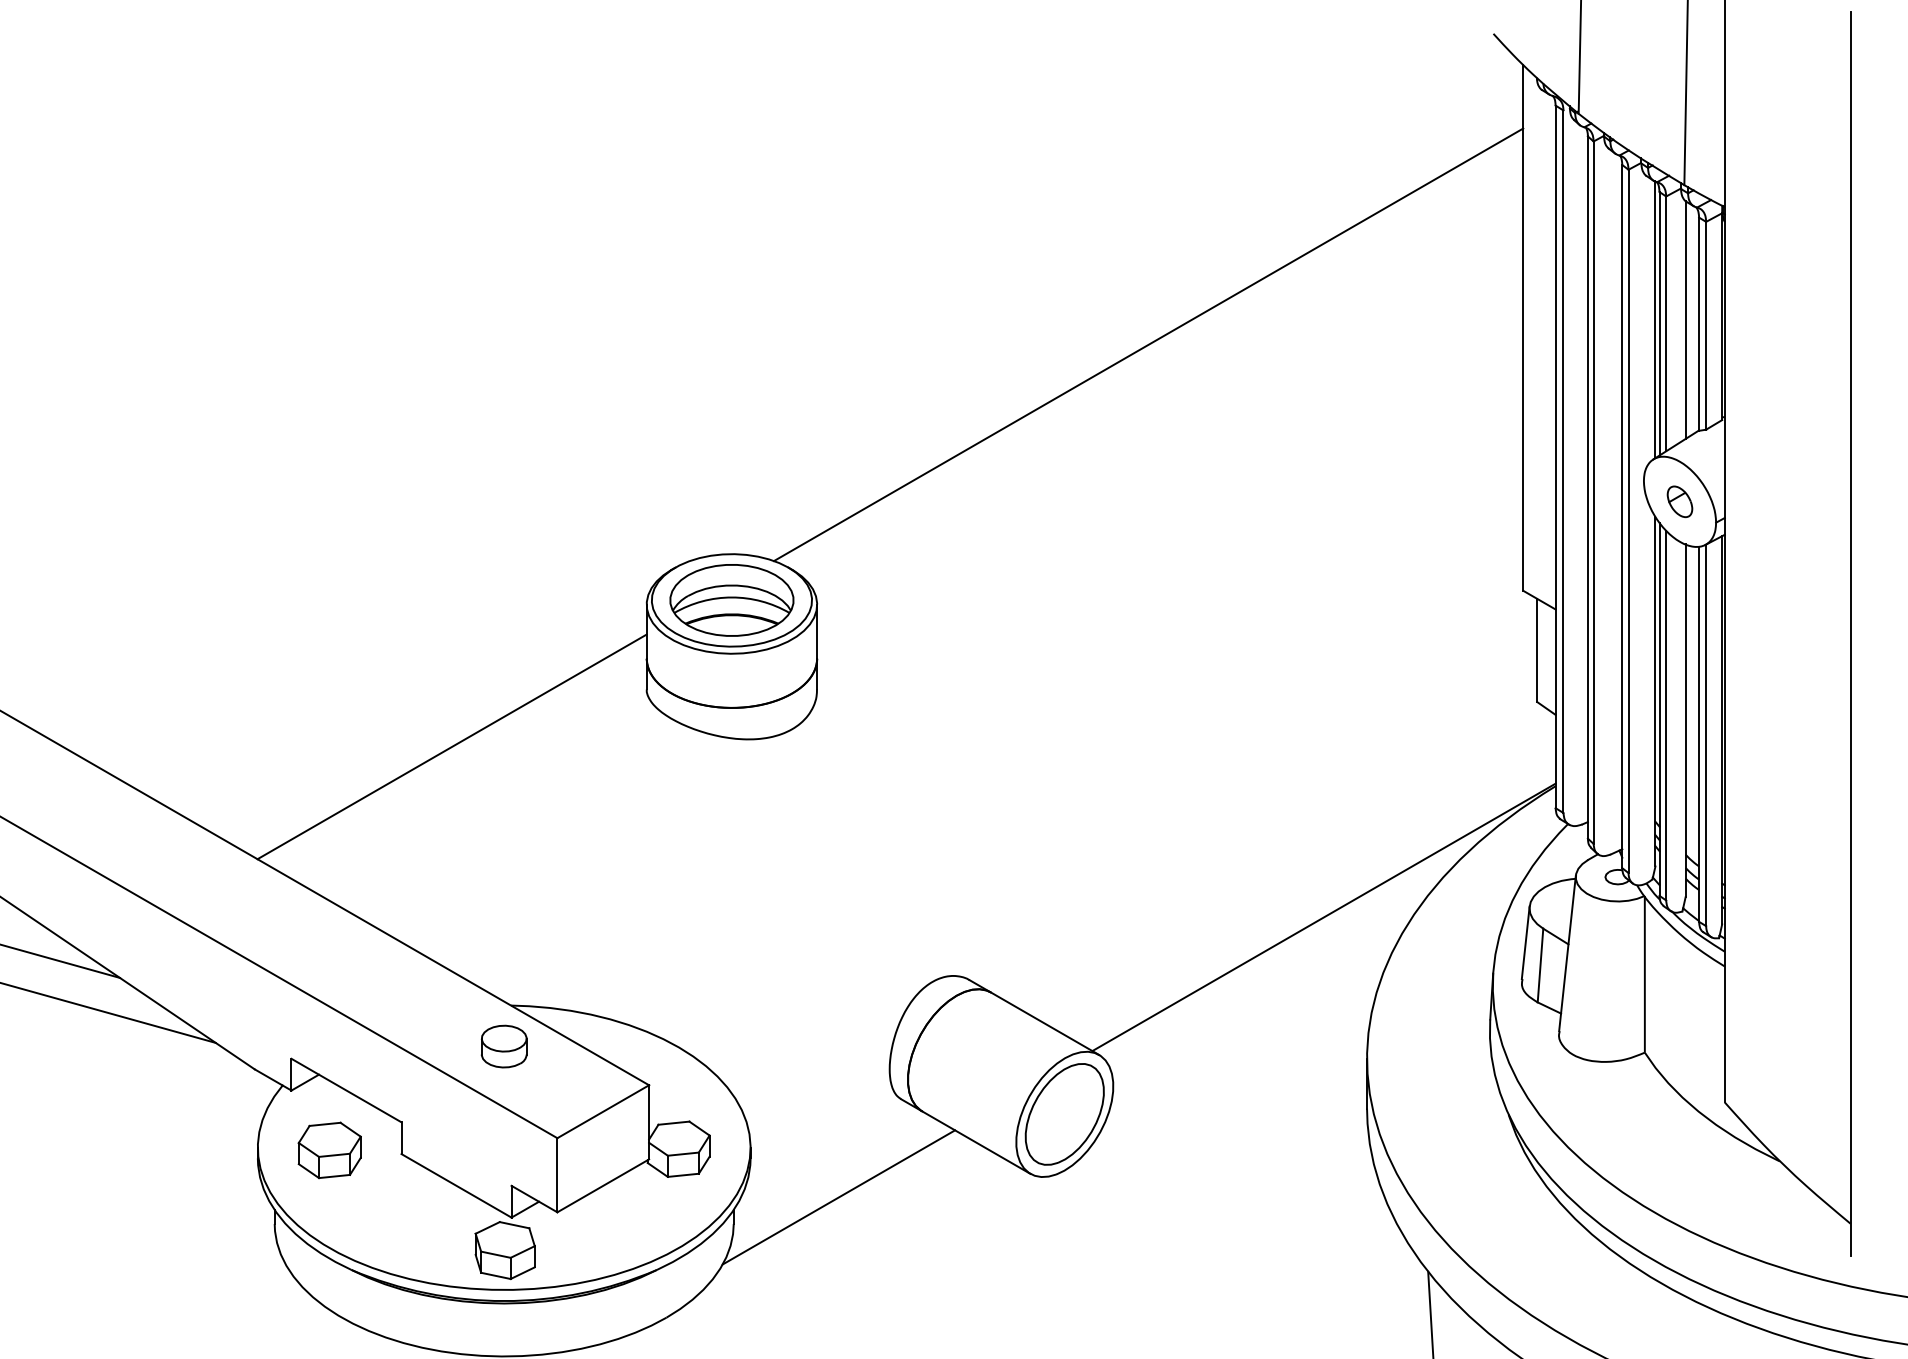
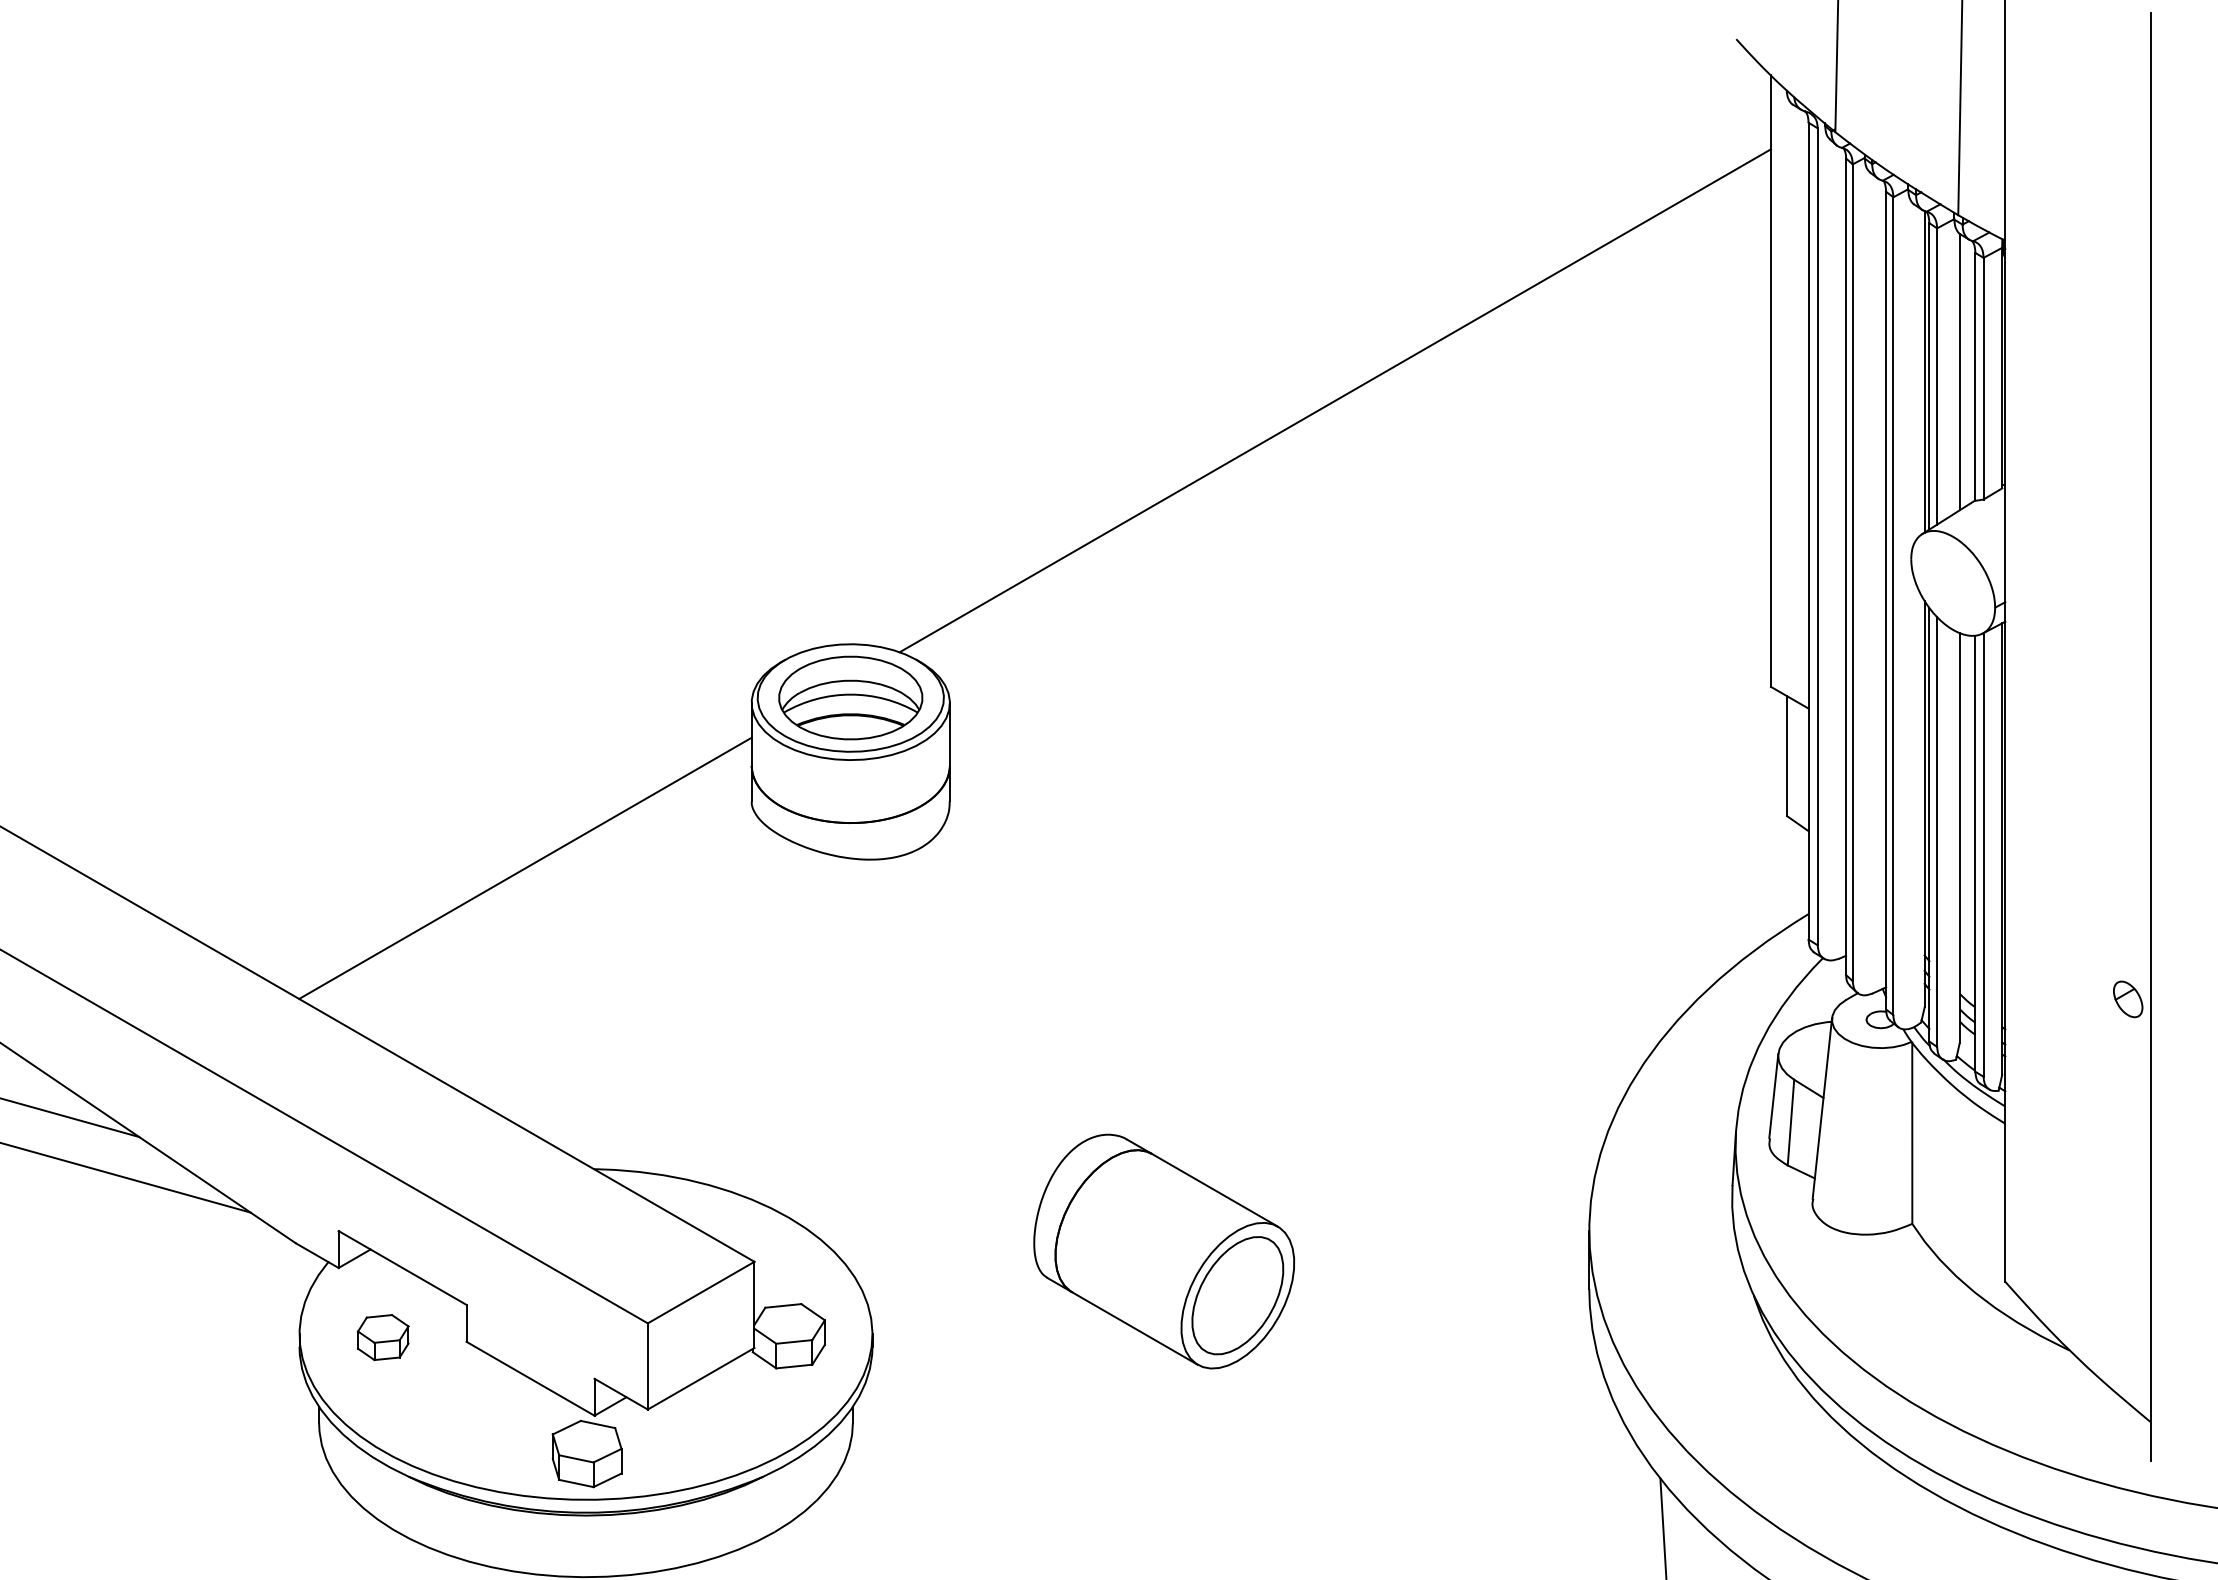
part: (1680, 501) -> (2128, 999), moved
line: (1323, 917) -> (1538, 1066), removed
part: (503, 1046) -> (585, 1216), removed
part: (330, 1150) -> (383, 1337), size x0.7
line: (839, 1197) -> (975, 1392), removed

